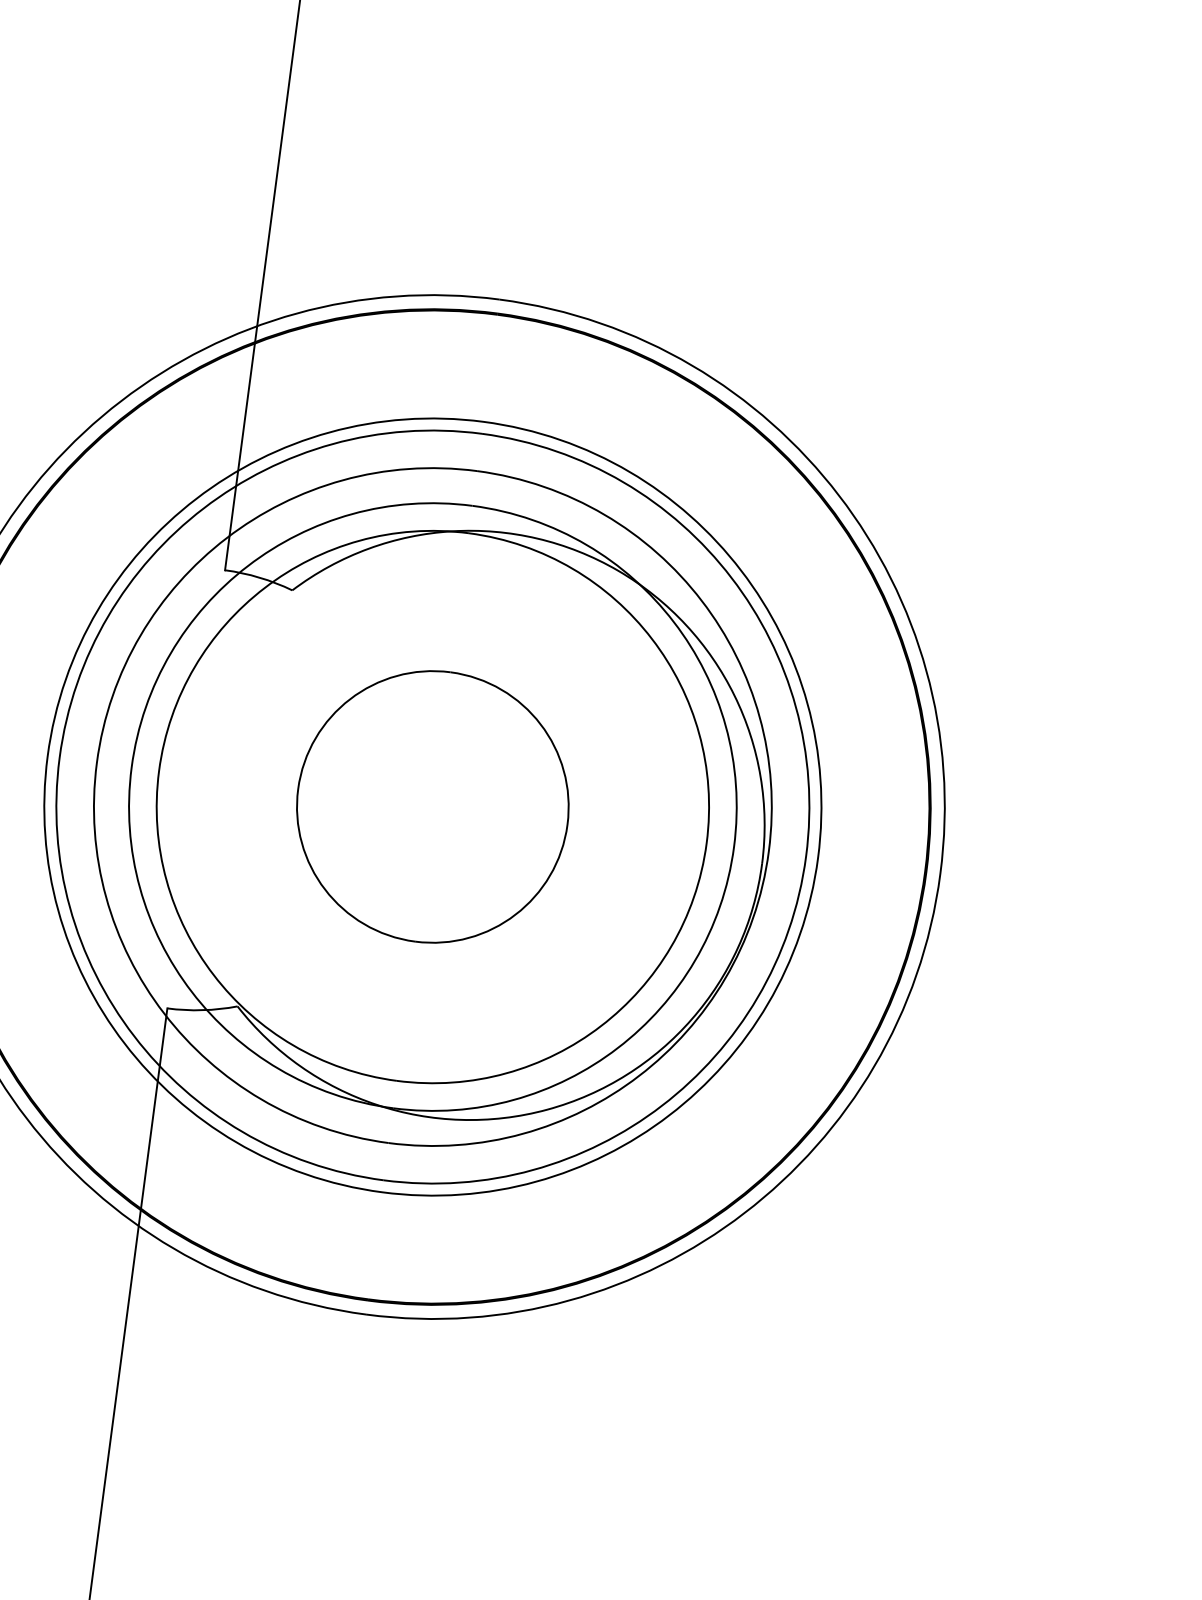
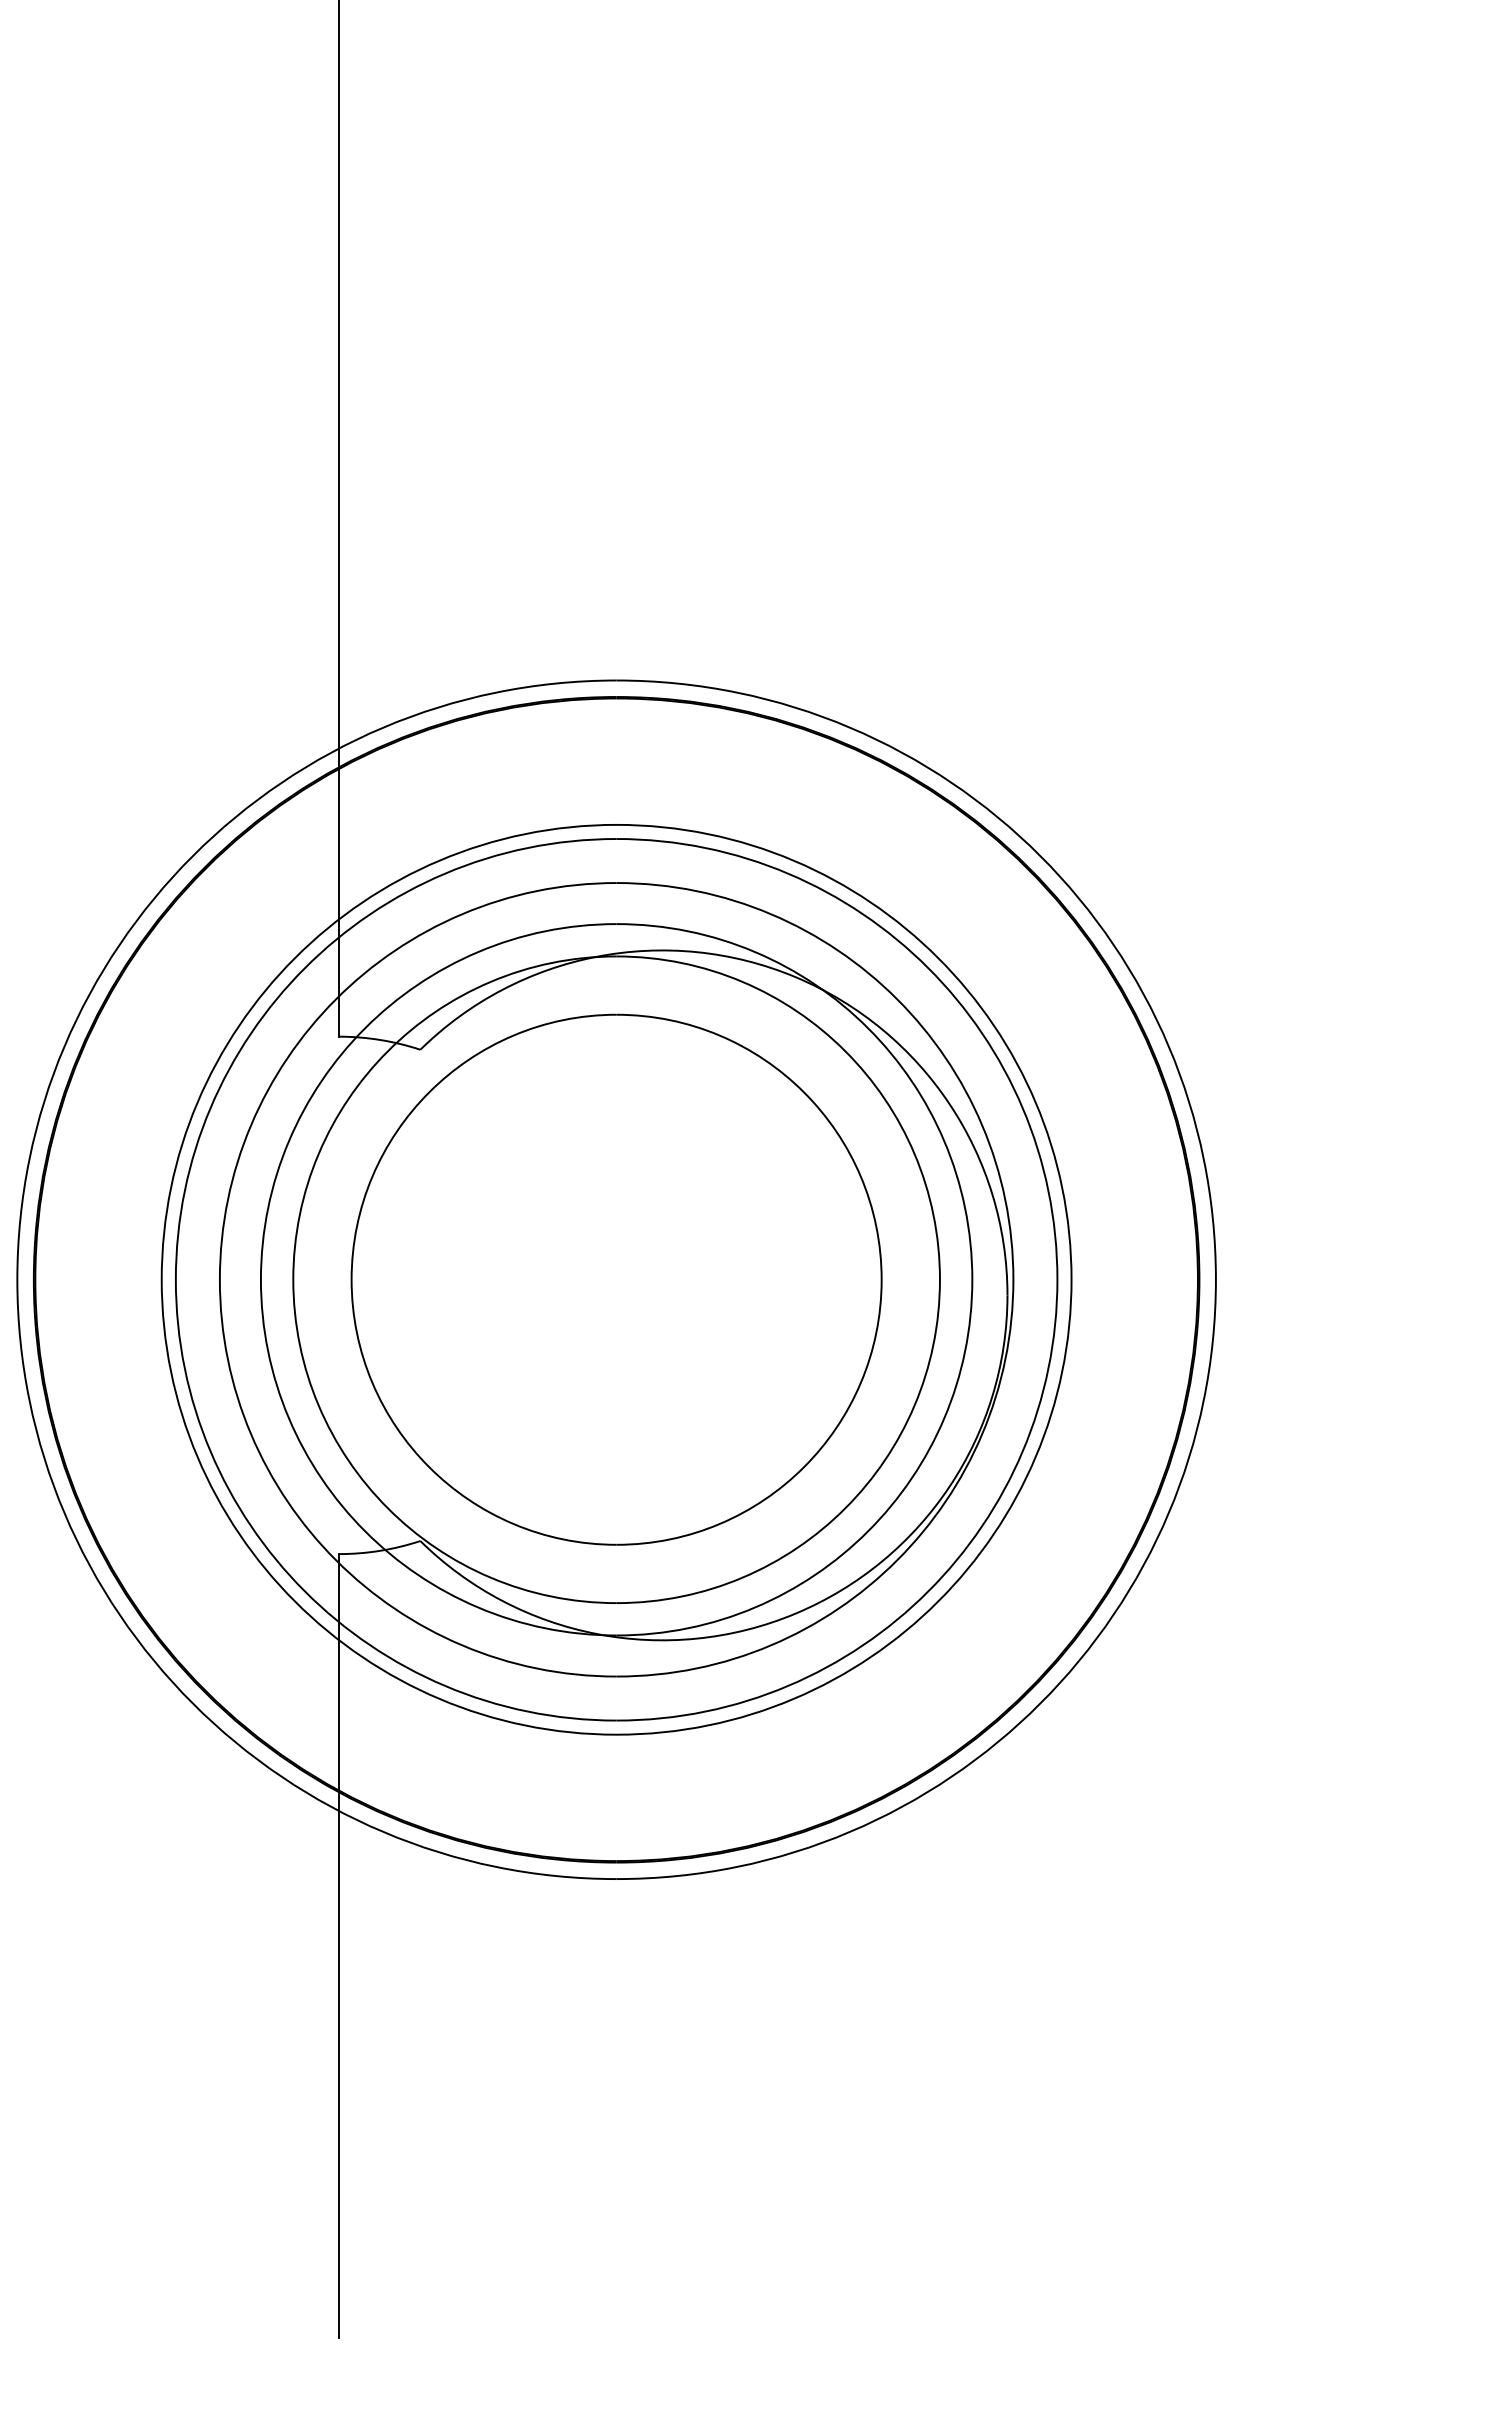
part: (432, 806) -> (616, 1279), size x1.67

